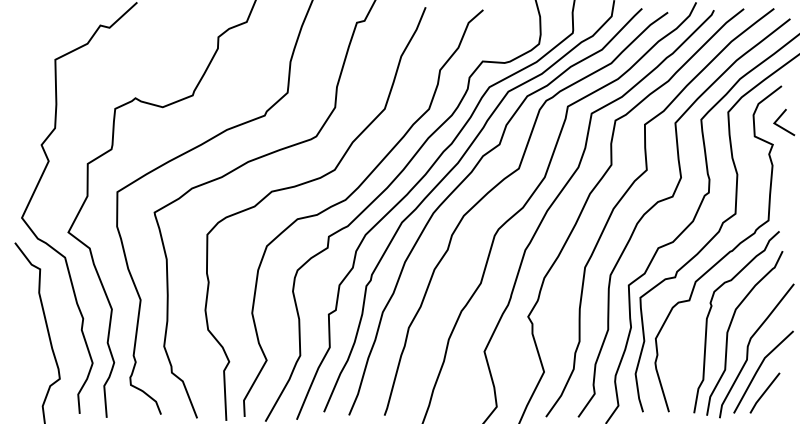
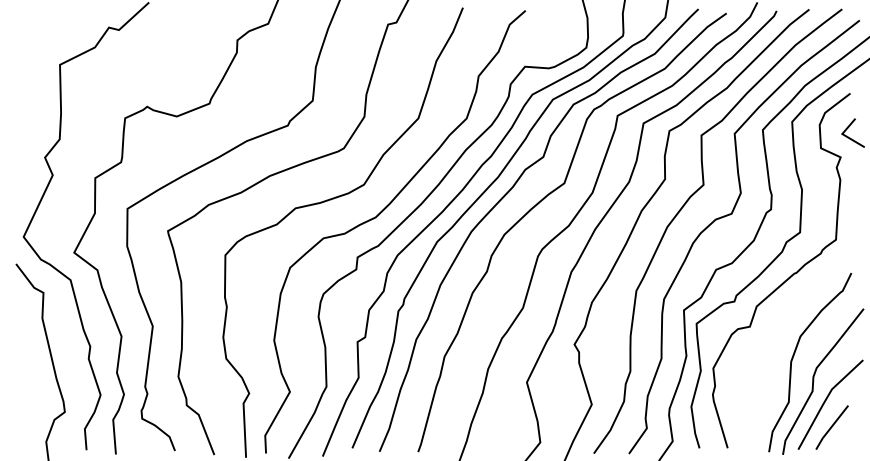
curve: (710, 312) -> (772, 339), removed

